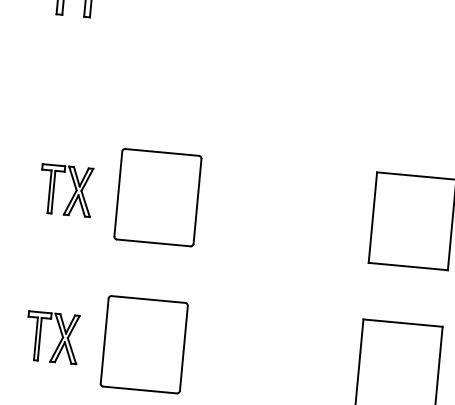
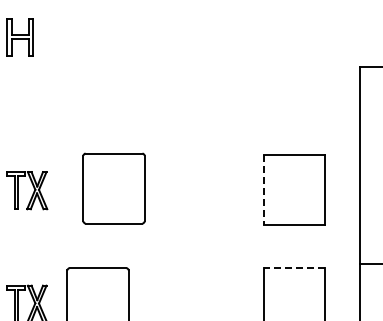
part: (157, 197) -> (113, 188), moved
line: (373, 217) -> (264, 189), solid -> dashed
line: (402, 323) -> (294, 268), solid -> dashed

